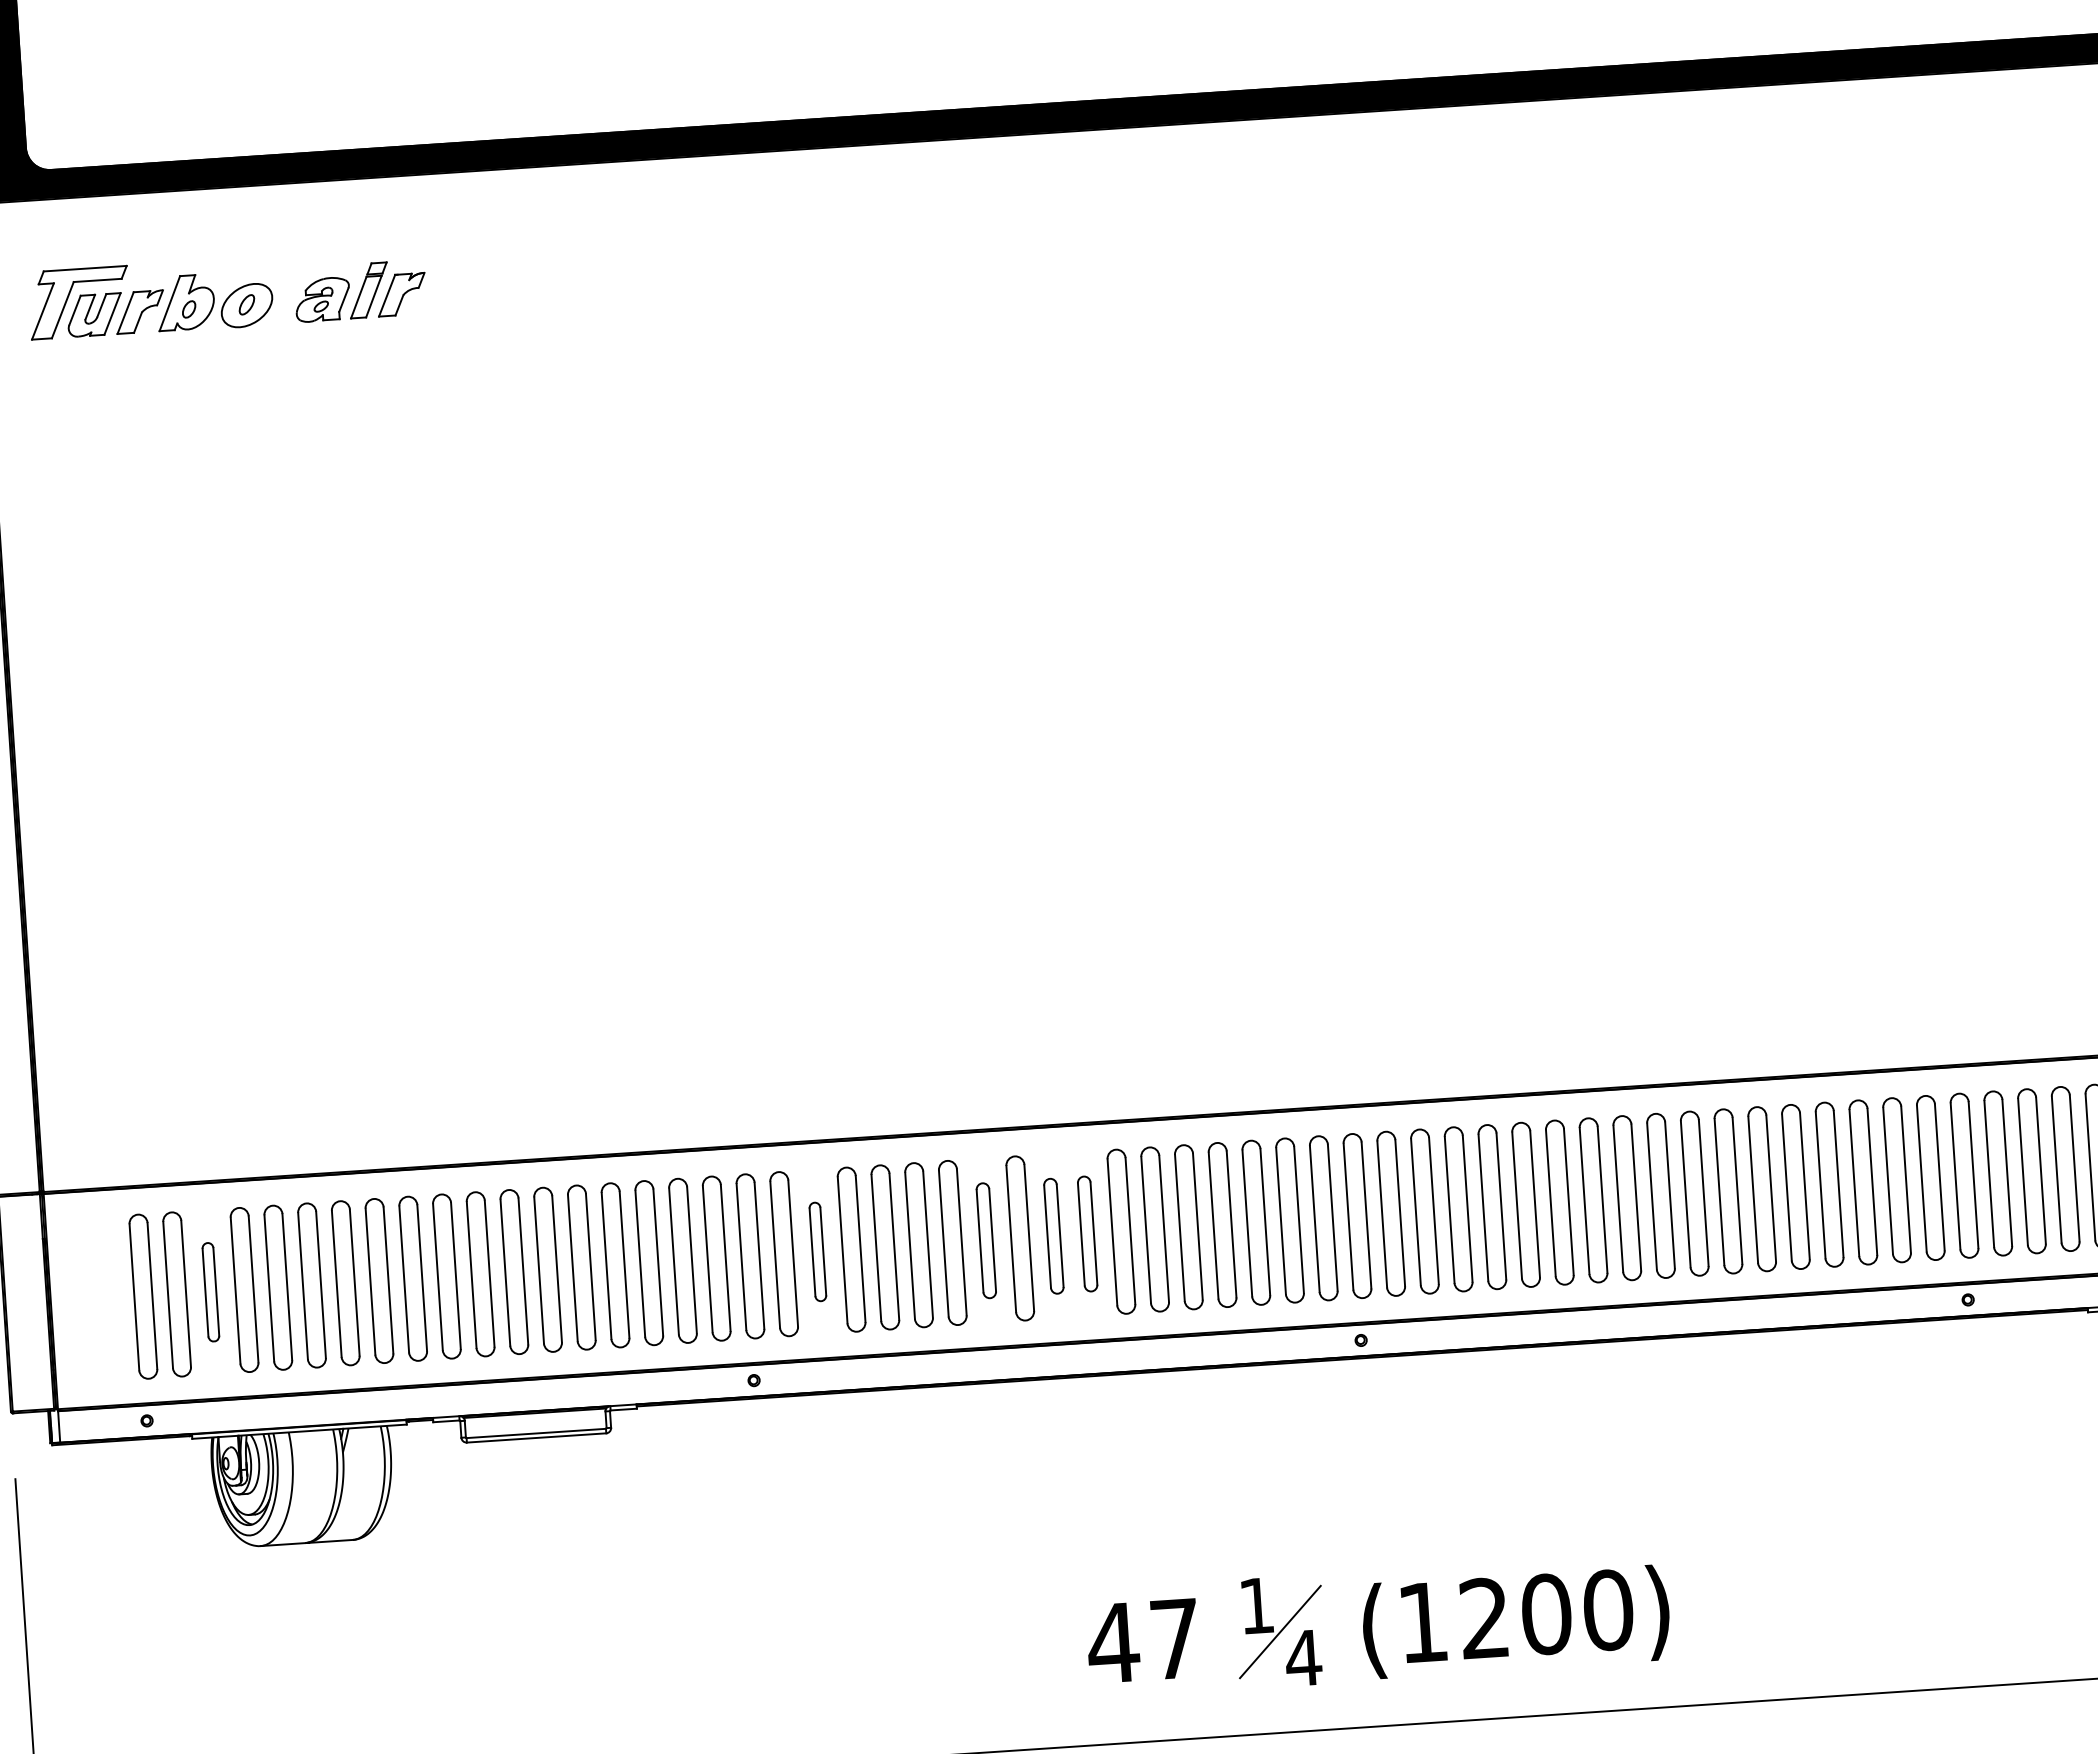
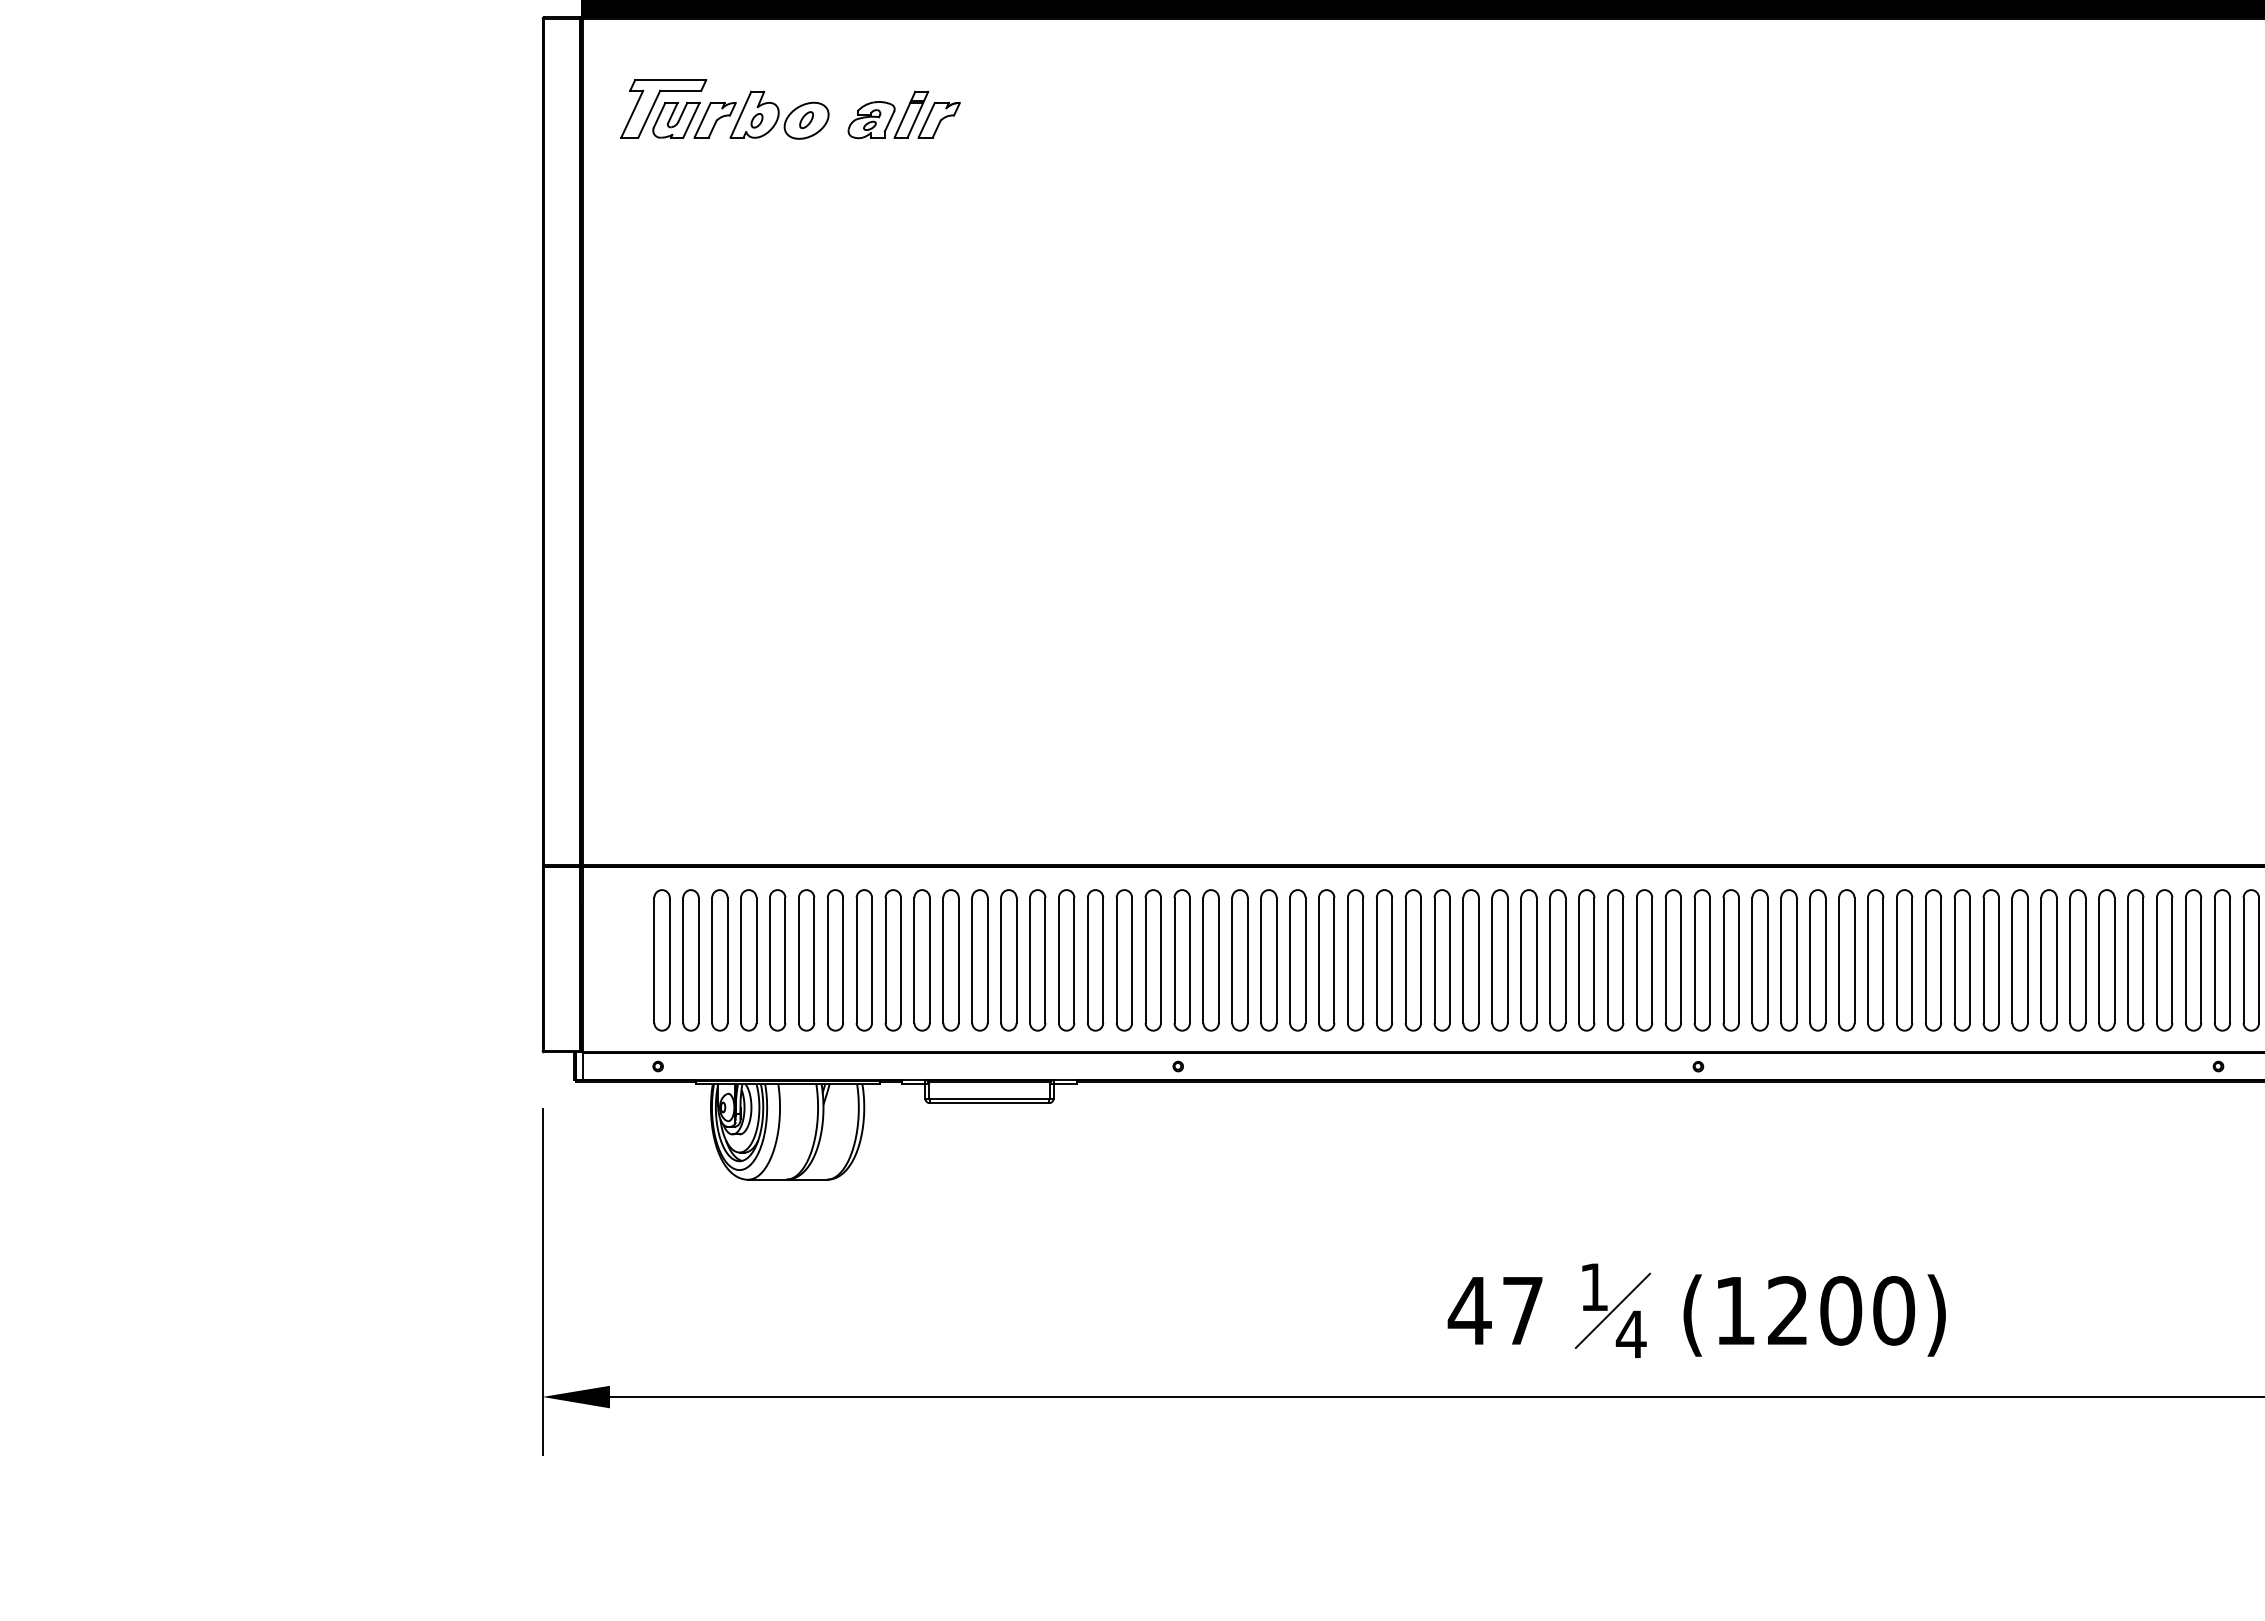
part: (1086, 1234) -> (1470, 960), size x1.43
part: (1053, 1236) -> (1441, 960), size x1.43
part: (985, 1240) -> (1383, 960), size x1.43
part: (817, 1252) -> (1239, 960), size x1.67
part: (210, 1292) -> (719, 960), size x1.67

